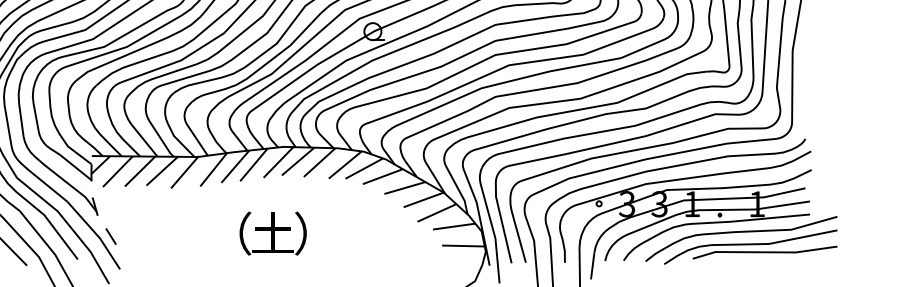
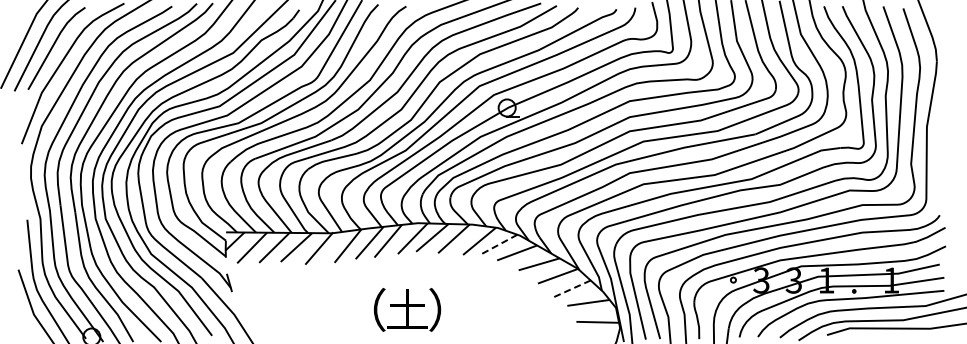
line: (364, 169) -> (498, 245), solid -> dashed
line: (436, 213) -> (570, 289), solid -> dashed
line: (110, 236) -> (244, 312), removed

